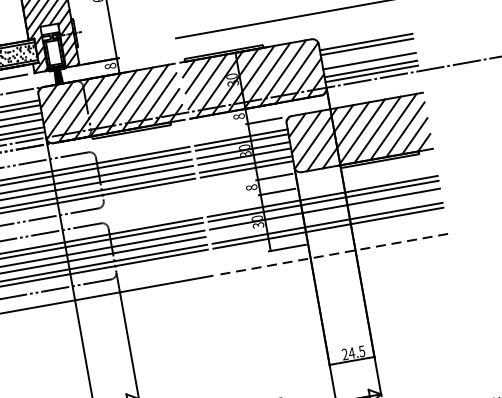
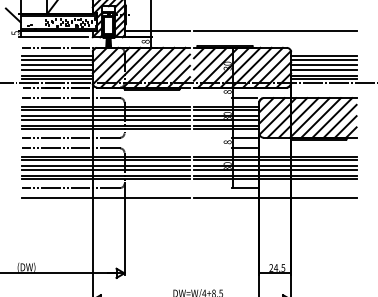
line: (122, 47) -> (156, 30), added
line: (367, 54) -> (323, 65), added
line: (325, 215) -> (274, 170), added
line: (331, 253) -> (274, 197), dashed -> solid

